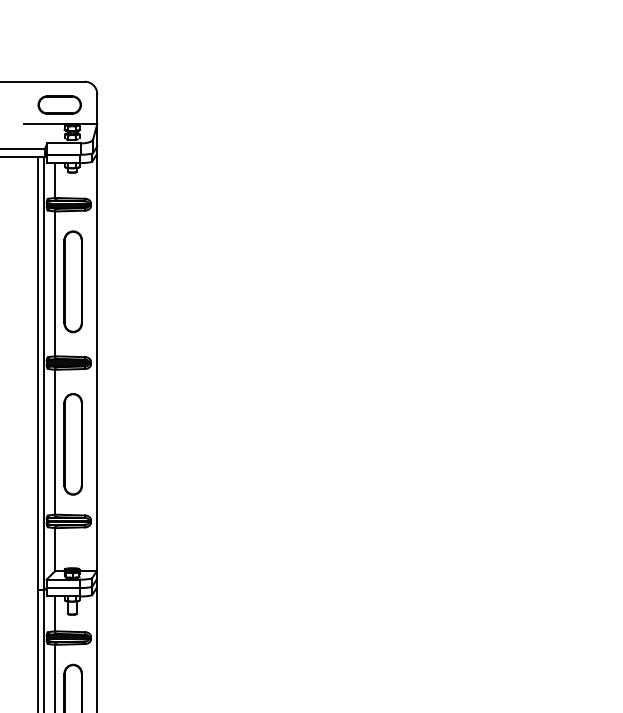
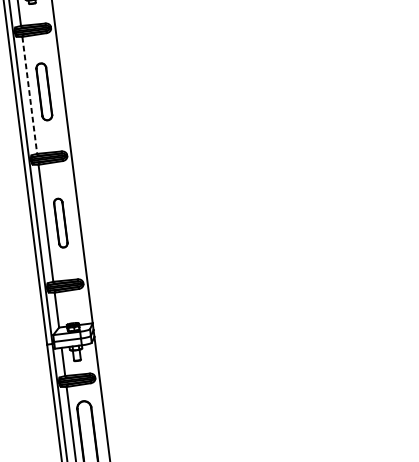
part: (72, 281) -> (43, 91), size x0.7
line: (54, 284) -> (29, 95), solid -> dashed
part: (72, 444) -> (60, 223), size x0.6

